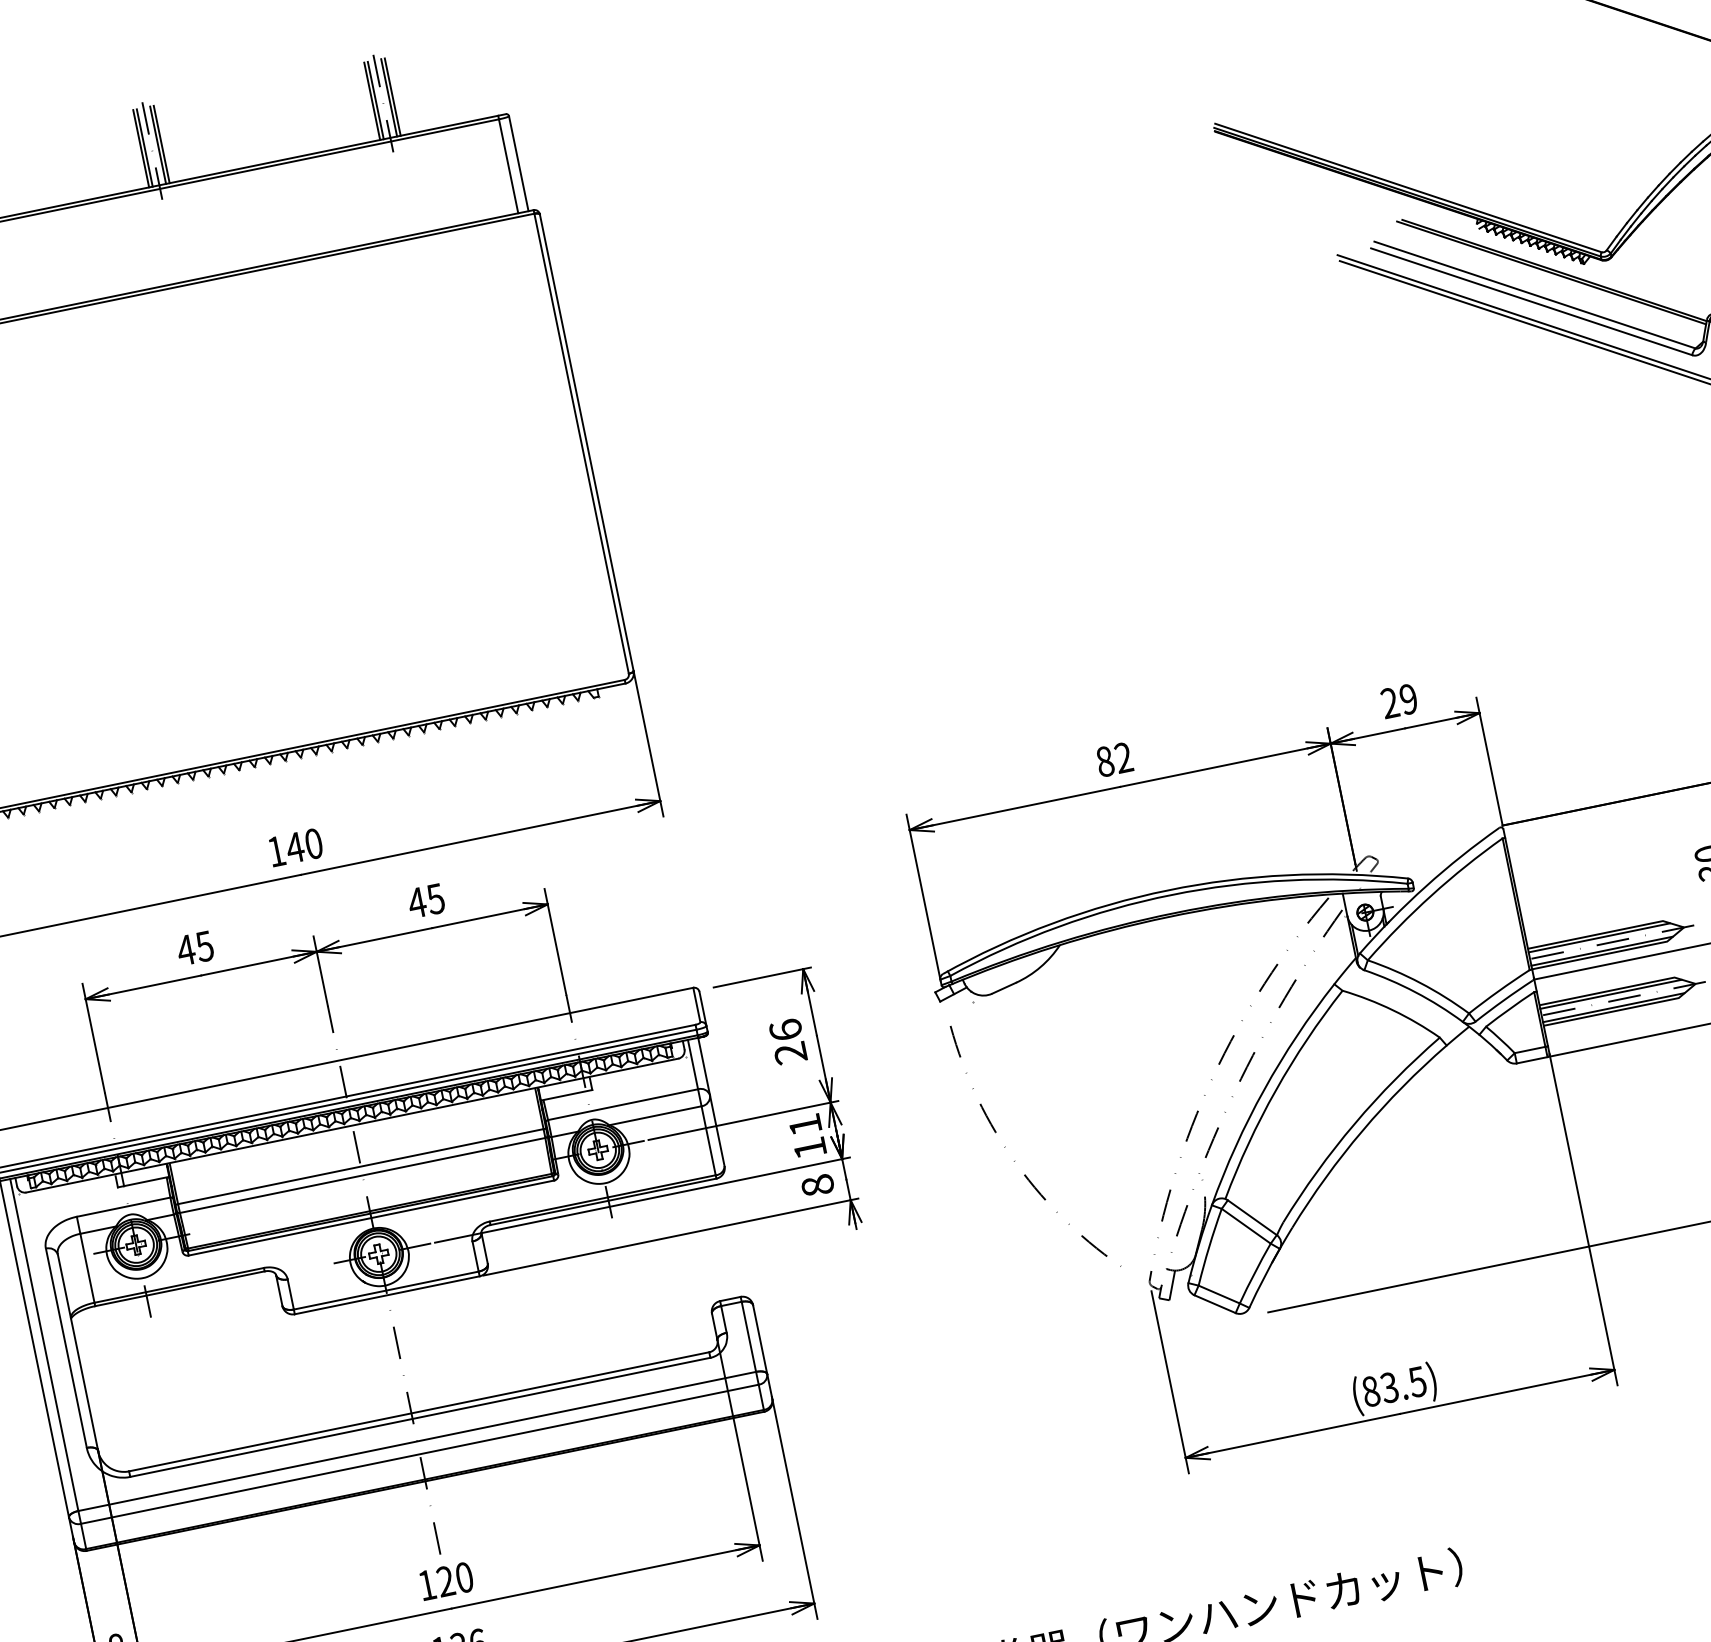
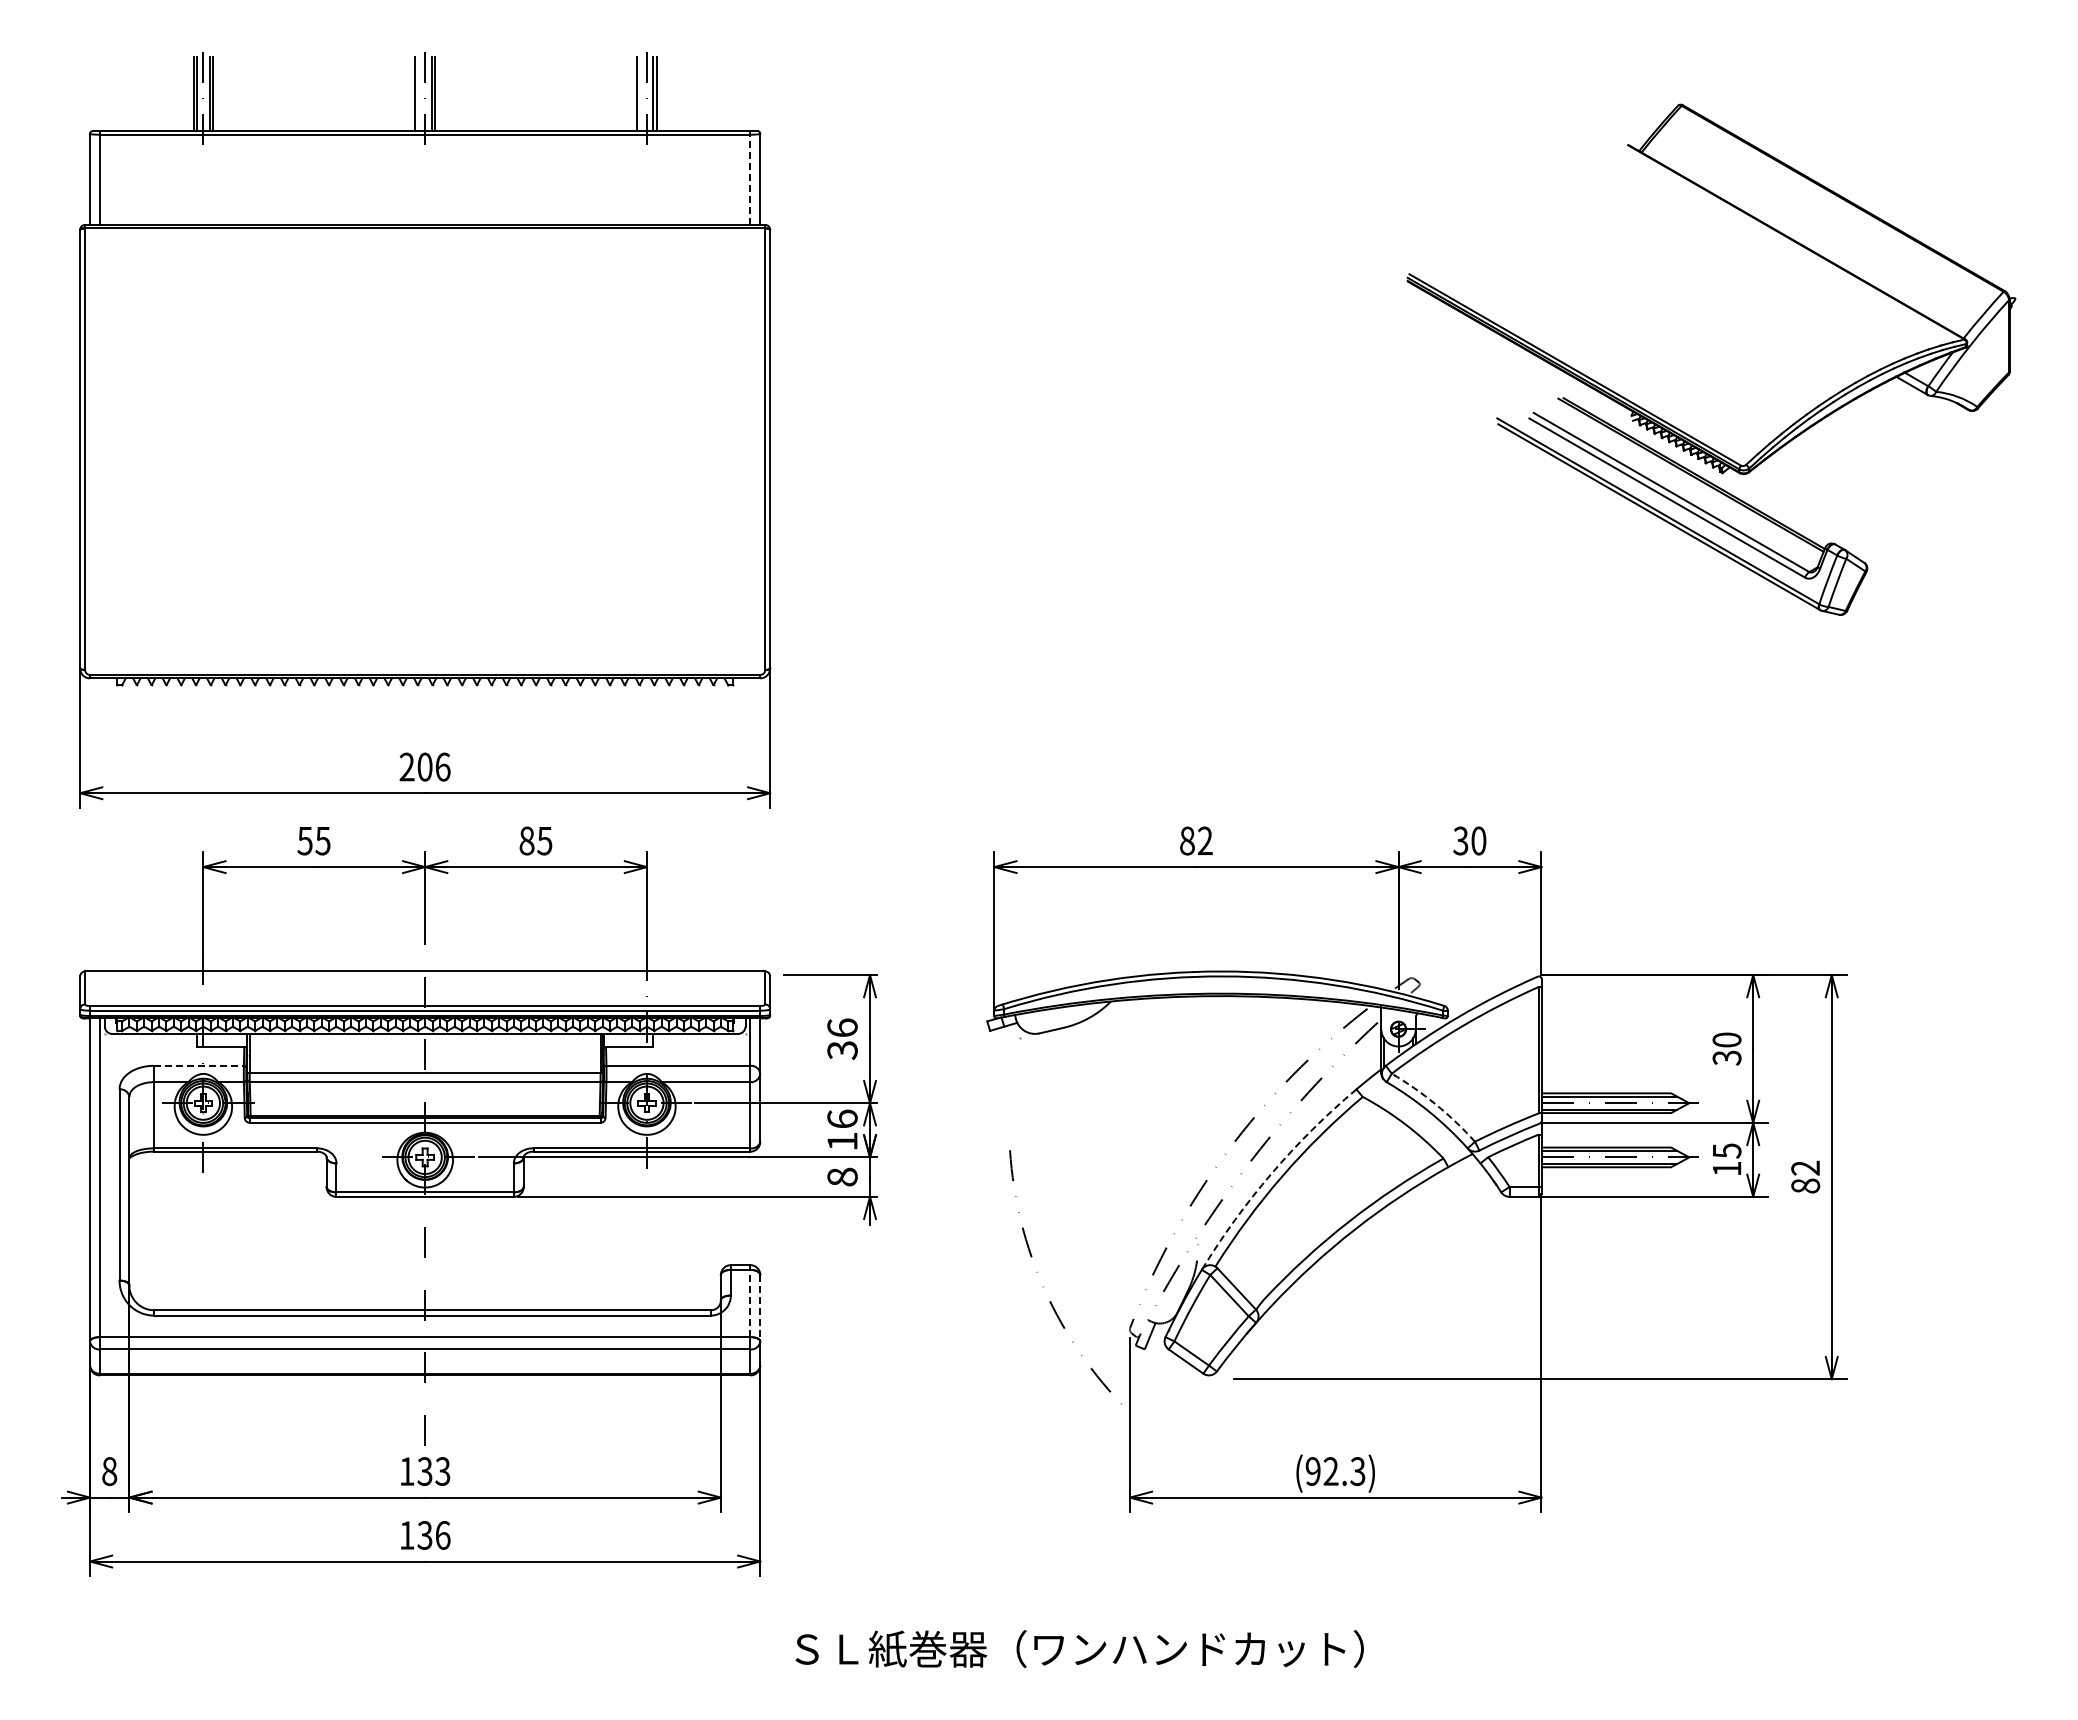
line: (375, 100) -> (640, 94), removed
line: (144, 148) -> (418, 94), removed
line: (508, 165) -> (750, 179), solid -> dashed
text: (1398, 700) -> (1469, 840), 29 -> 30
text: (294, 847) -> (424, 766), 140 -> 206
text: (416, 902) -> (526, 840), 45 -> 85
text: (186, 950) -> (305, 841), 45 -> 55
arc: (1419, 983) -> (1435, 1104), solid -> dashed
text: (790, 1053) -> (842, 1050), 26 -> 36
arc: (1263, 1090) -> (1271, 1173), solid -> dashed
text: (805, 1124) -> (842, 1118), 11 -> 16
arc: (1015, 1160) -> (1044, 1286), moved
line: (123, 1206) -> (198, 1065), solid -> dashed
line: (748, 1336) -> (750, 1303), solid -> dashed
line: (760, 1339) -> (760, 1308), solid -> dashed
text: (1394, 1386) -> (1335, 1471), (83.5) -> (92.3)
text: (454, 1579) -> (433, 1471), 120 -> 133

